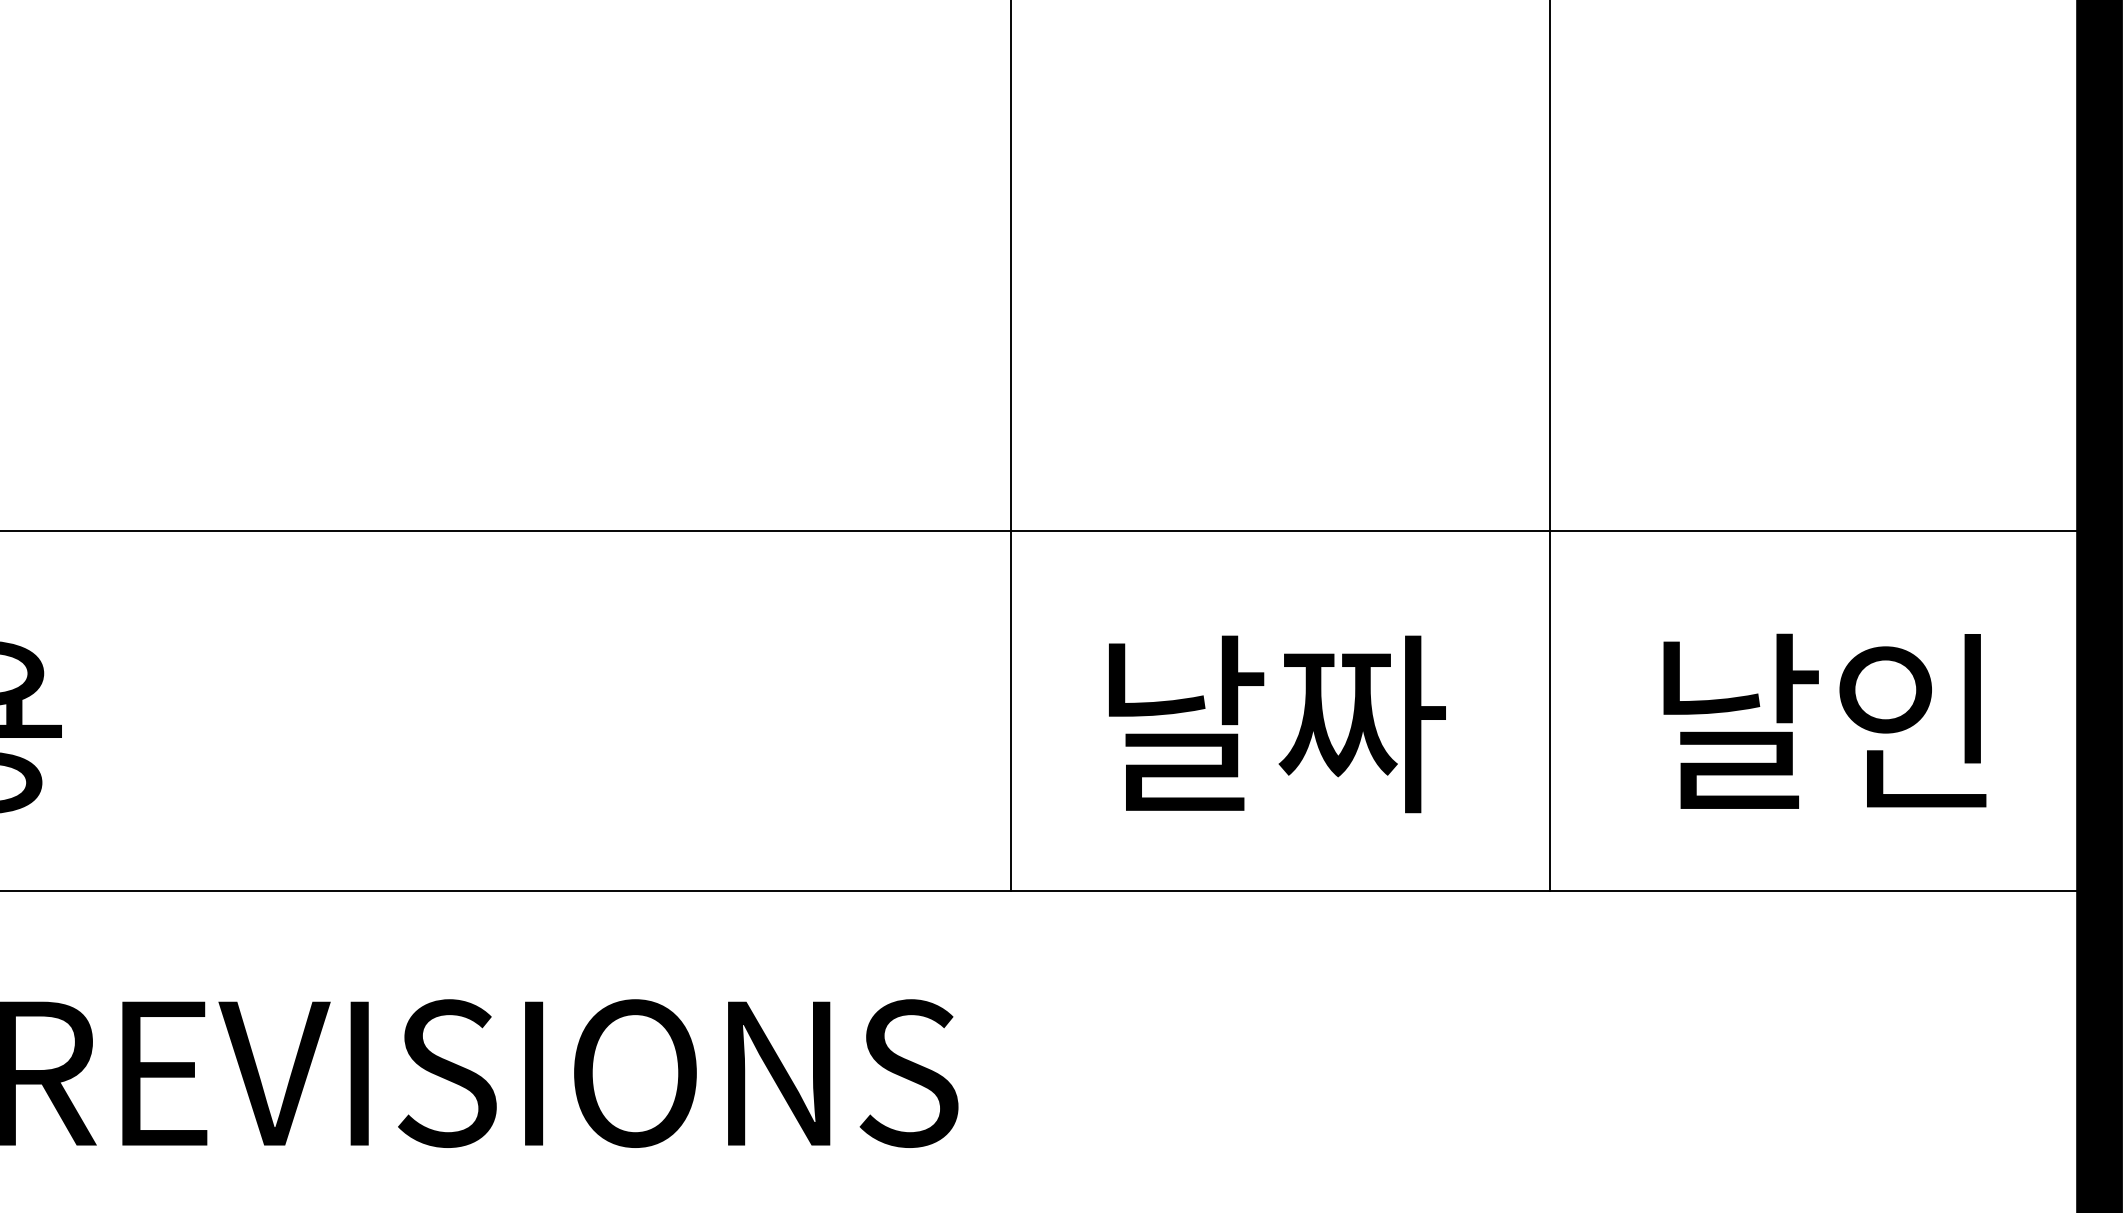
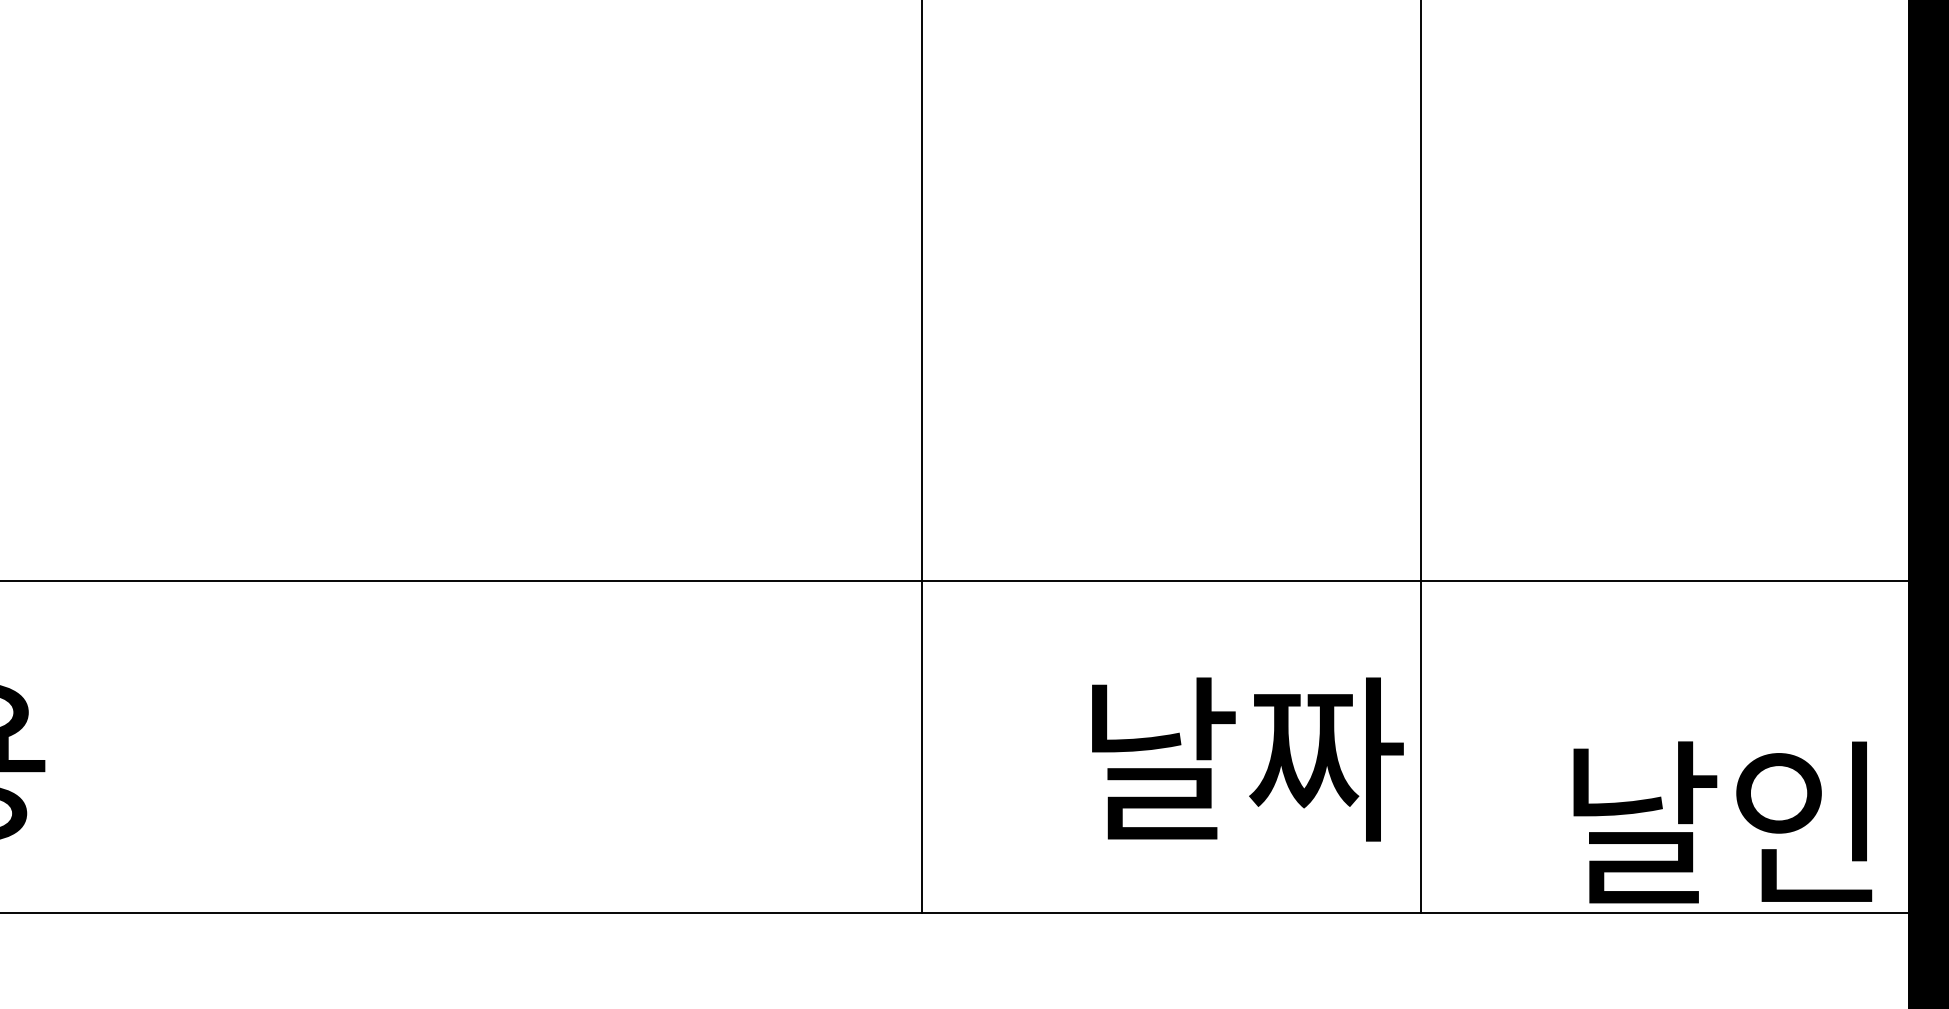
text: (1824, 720) -> (1722, 821), moved
text: (1277, 724) -> (1247, 759), moved

